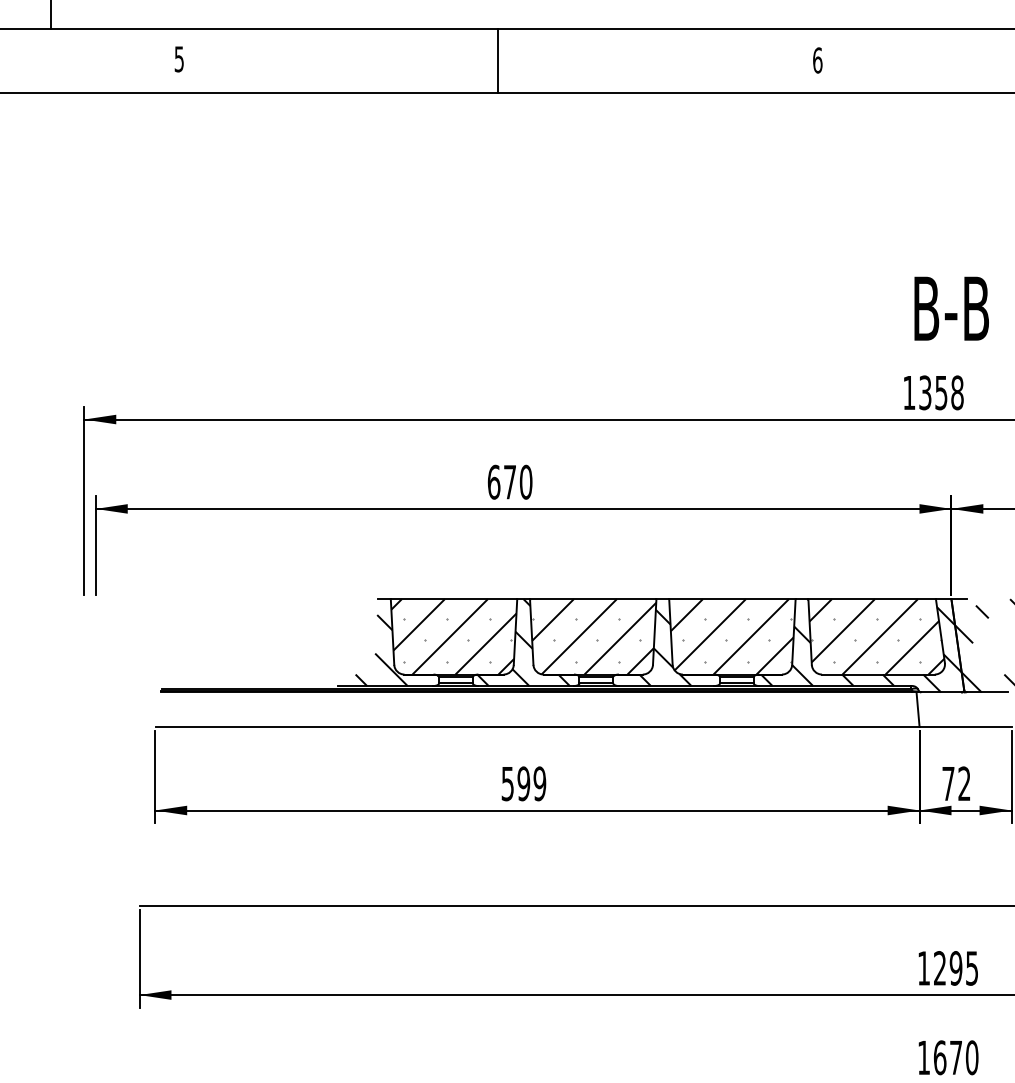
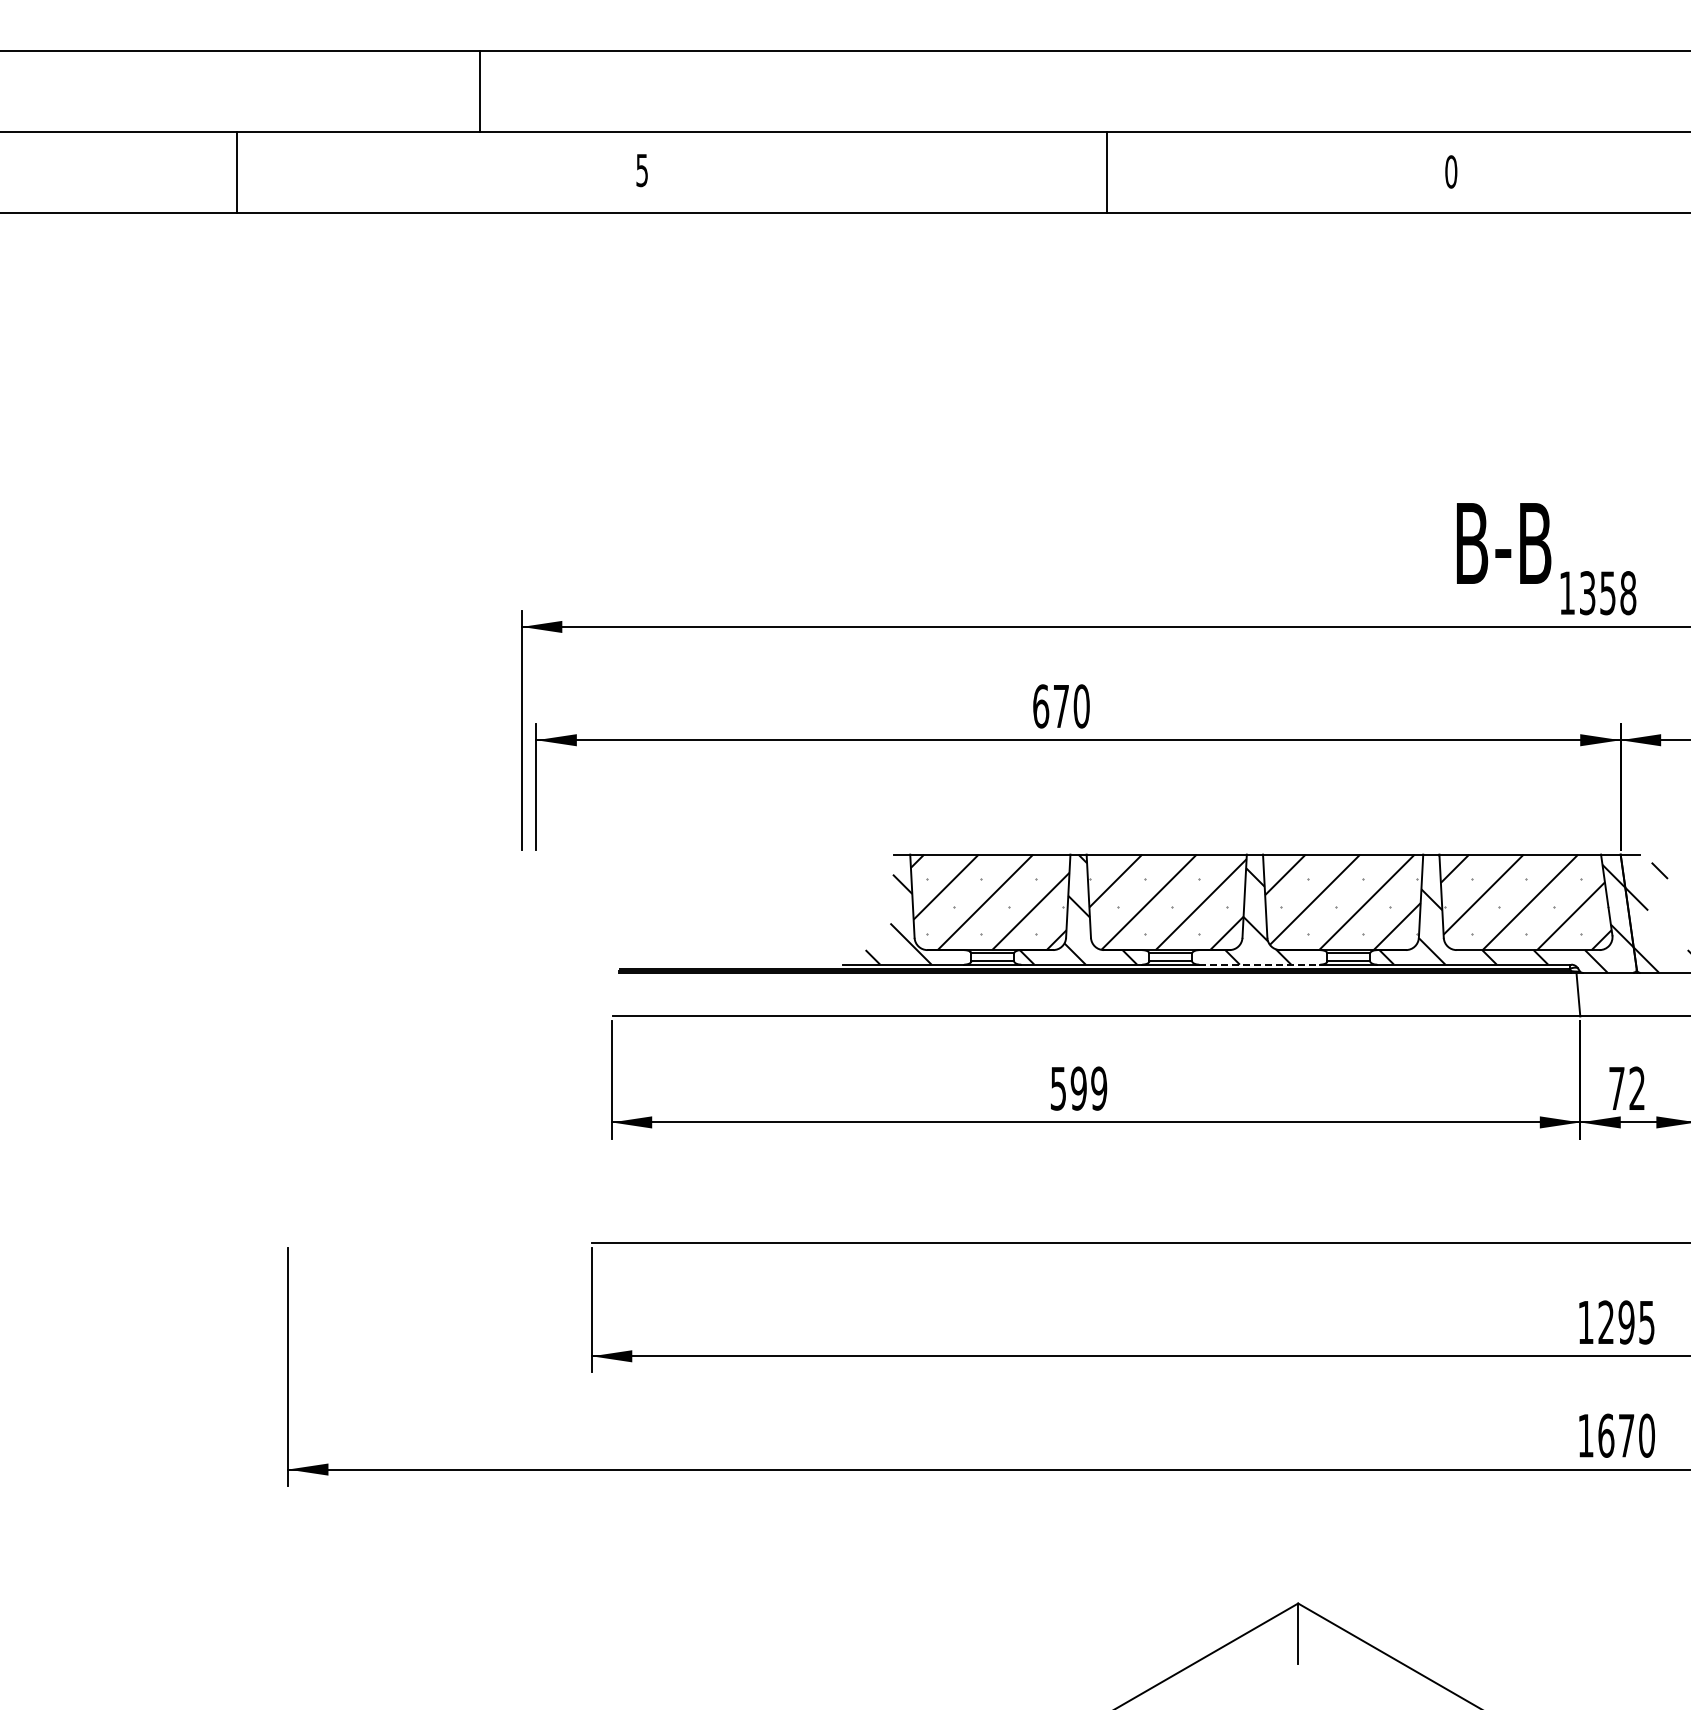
line: (498, 60) -> (1107, 172), moved
text: (817, 60) -> (1451, 171), 6 -> 0
text: (952, 308) -> (1504, 543), moved
line: (666, 685) -> (1259, 964), solid -> dashed

